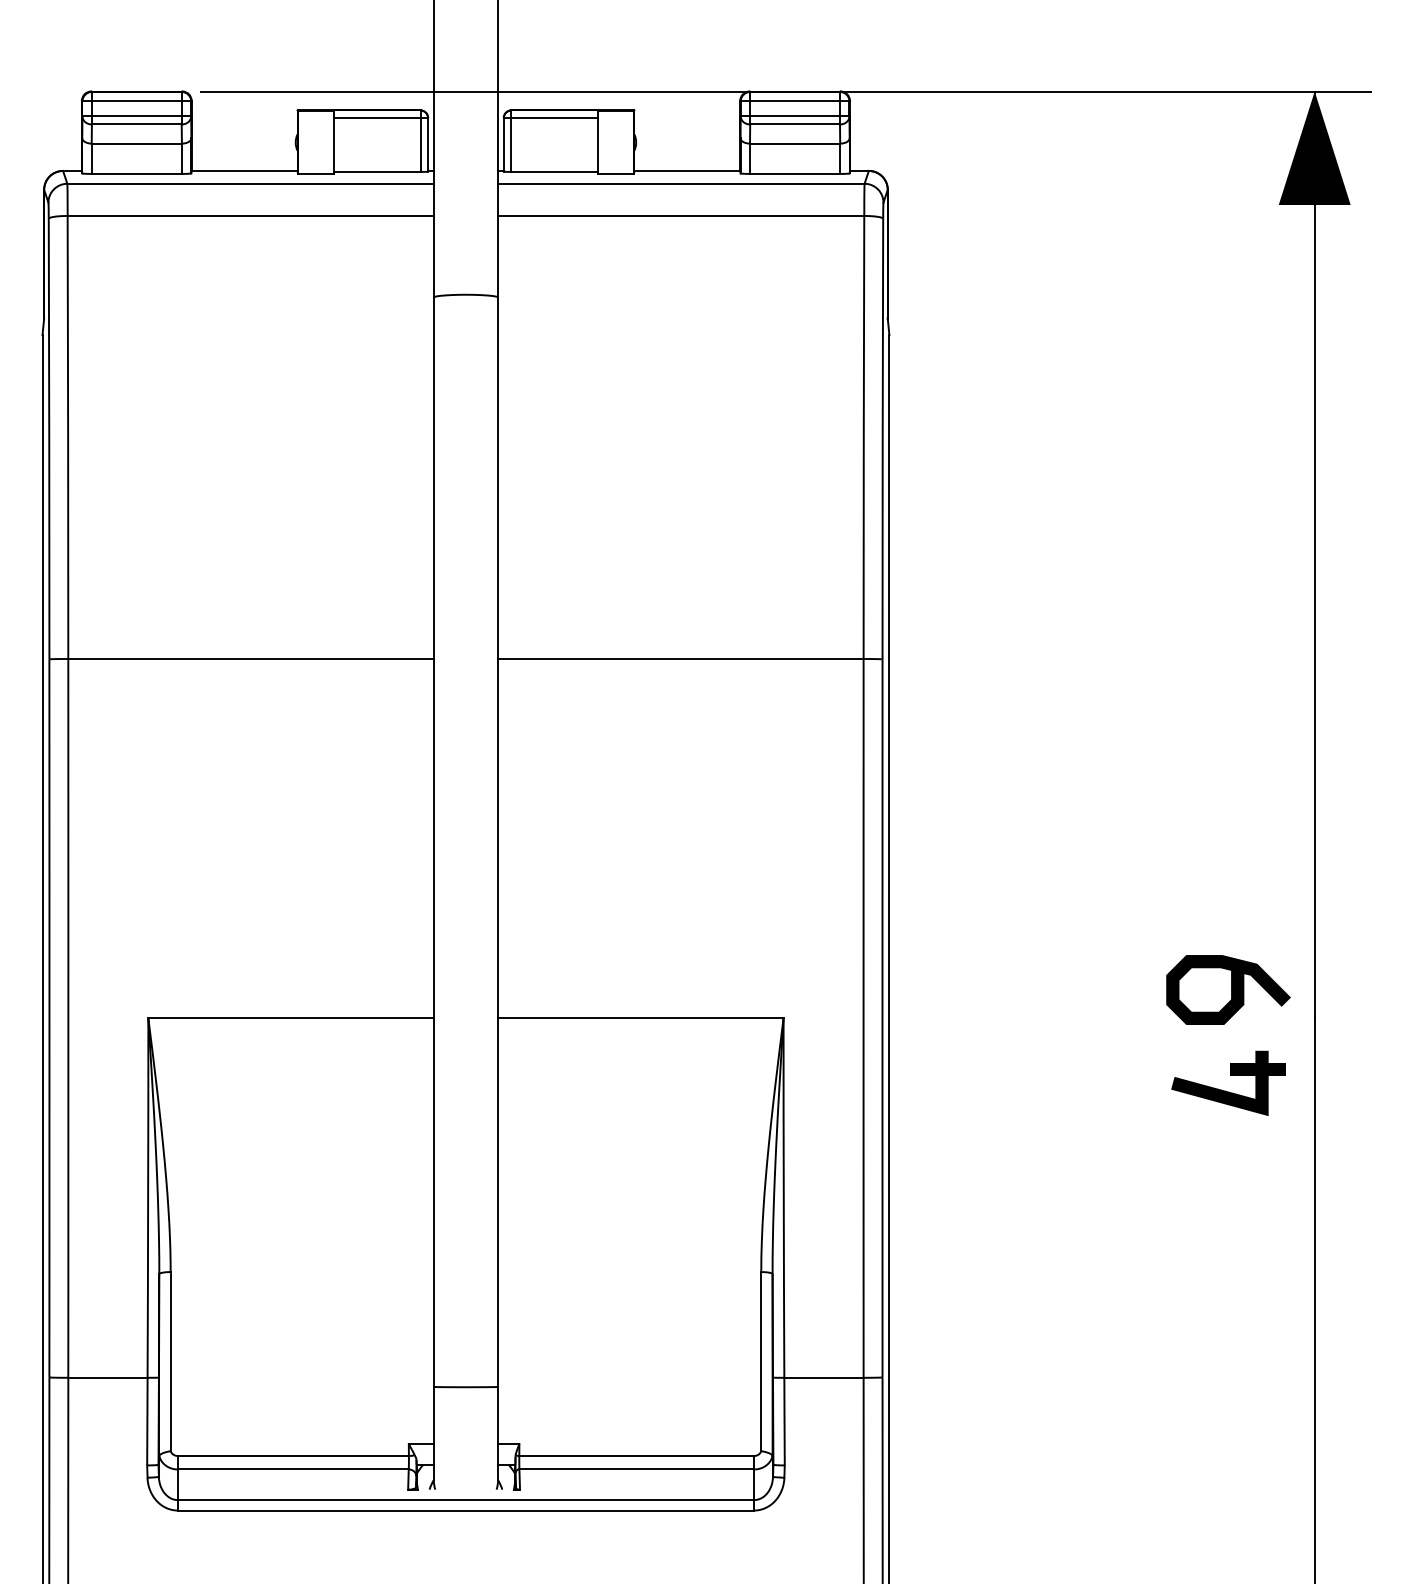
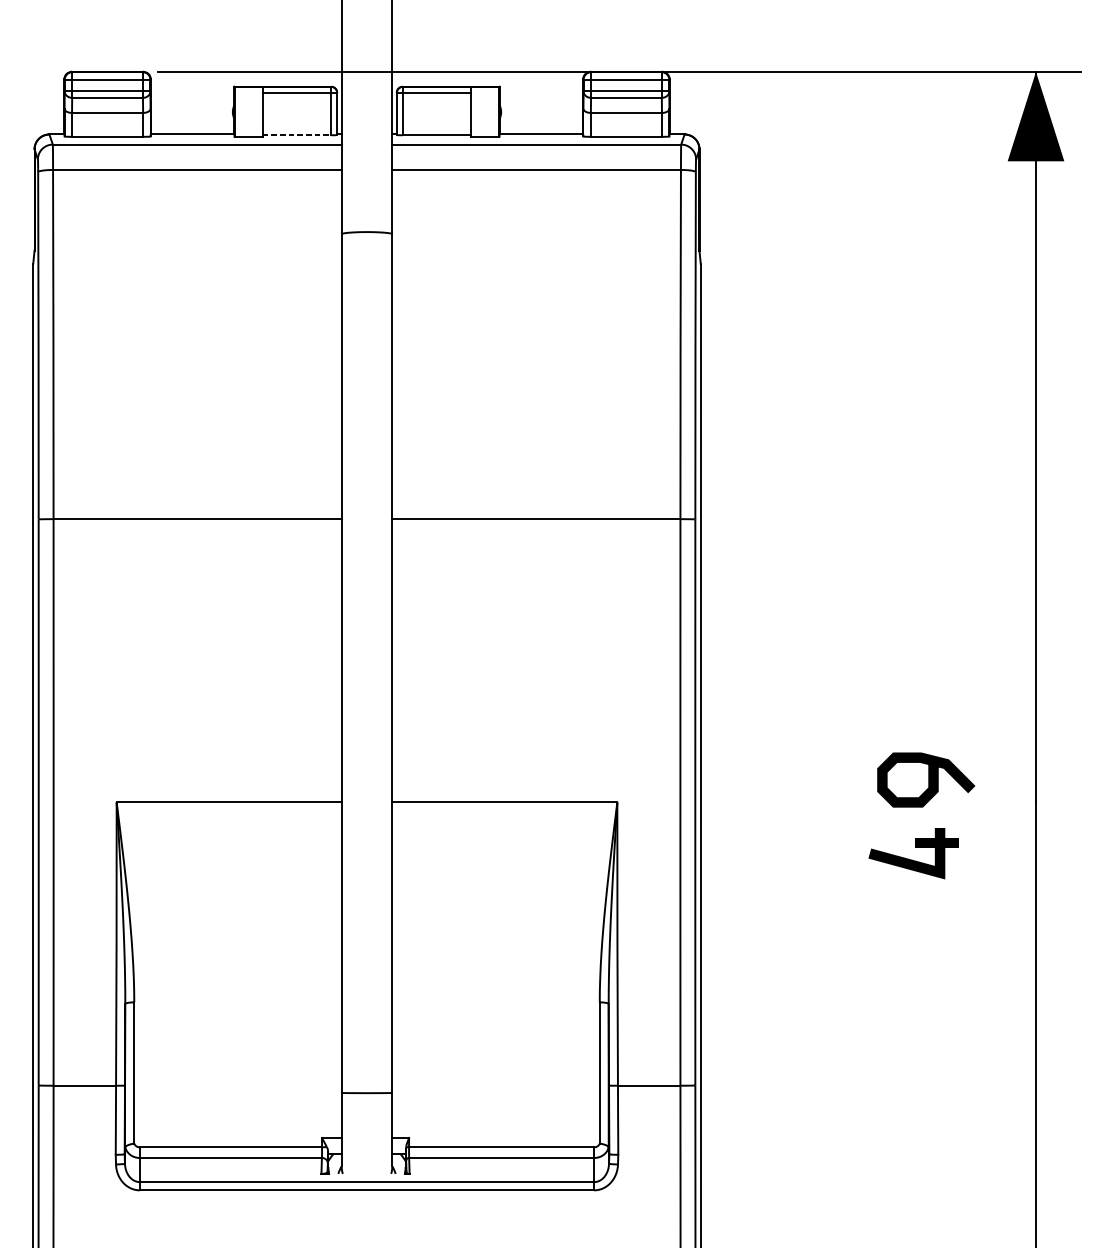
line: (377, 171) -> (297, 134), solid -> dashed
curve: (1231, 989) -> (928, 779), moved
part: (1230, 1075) -> (915, 847), moved

